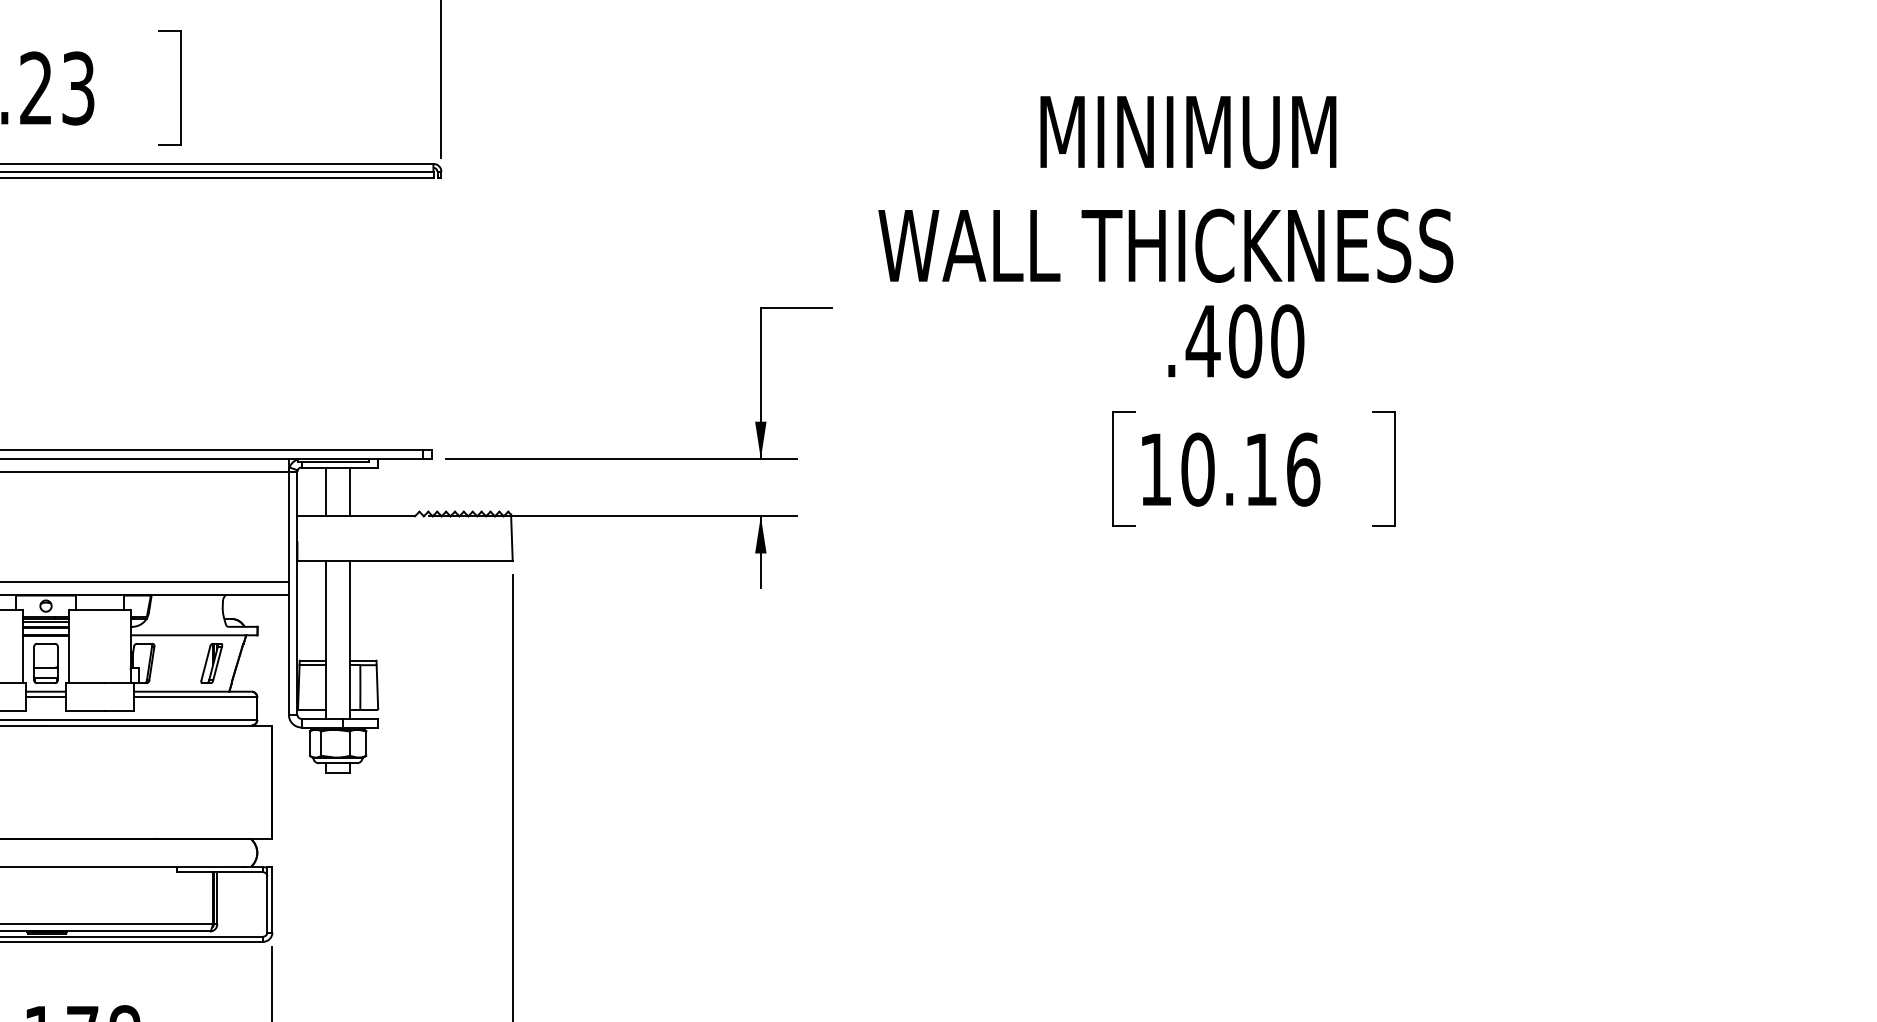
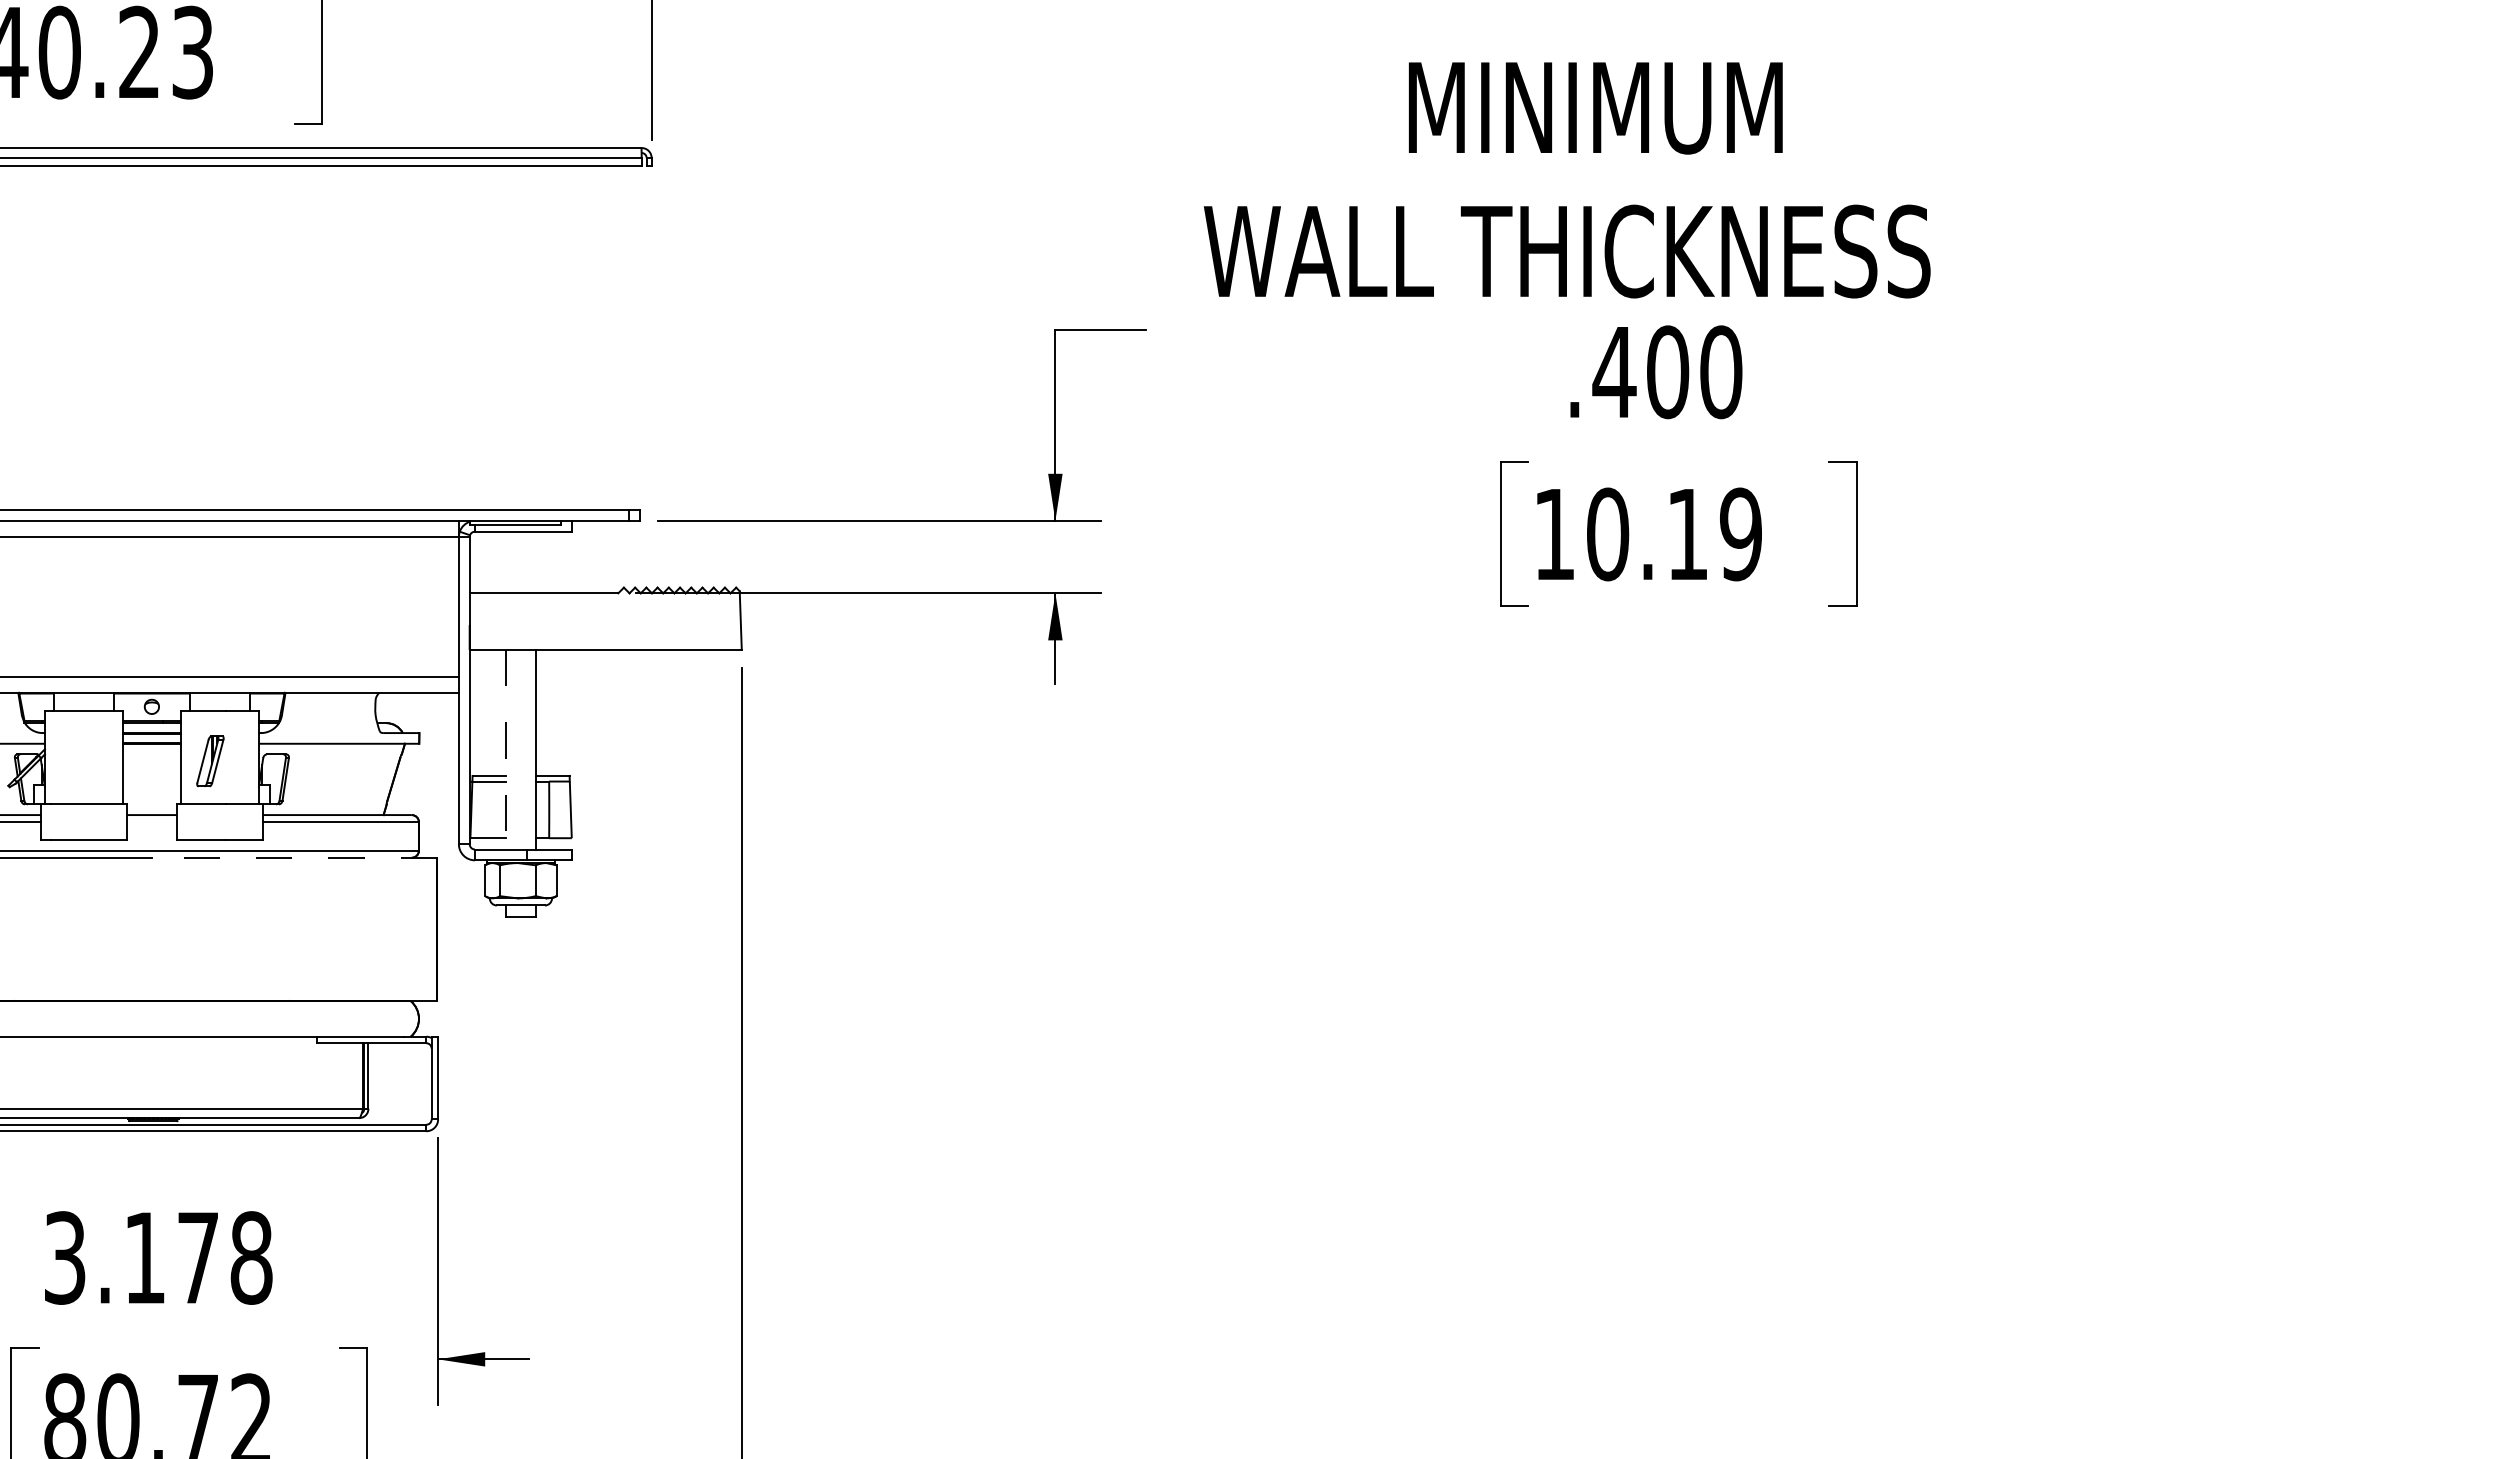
text: (1303, 469) -> (1741, 534), 10.16 -> 10.19
line: (326, 491) -> (506, 562), removed
line: (349, 491) -> (535, 562), removed
line: (45, 622) -> (151, 727), removed
line: (326, 639) -> (506, 749), solid -> dashed
part: (45, 663) -> (151, 779), removed
part: (211, 663) -> (210, 761), moved
line: (45, 697) -> (151, 822), removed
line: (158, 726) -> (294, 858), solid -> dashed

